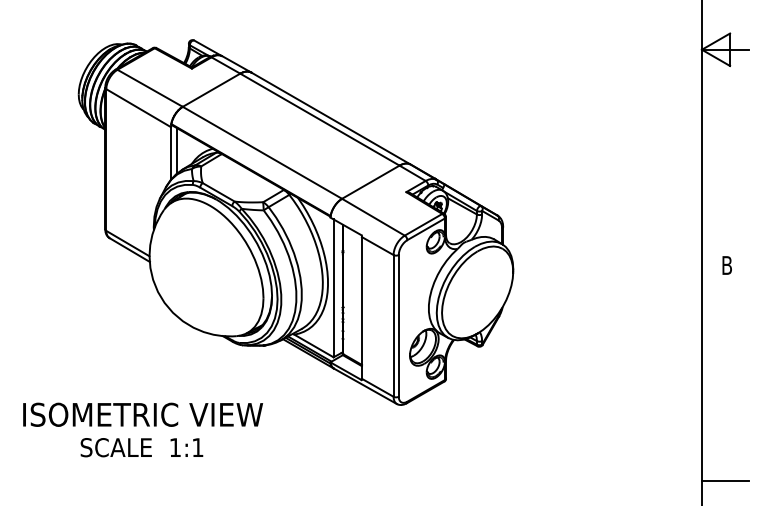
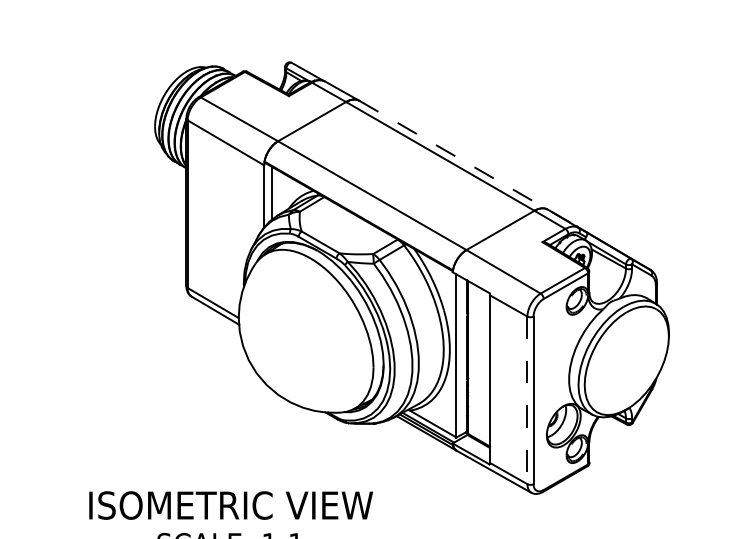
line: (343, 125) -> (468, 163), solid -> dashed
line: (393, 325) -> (527, 399), solid -> dashed

